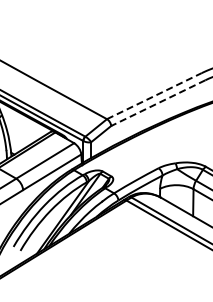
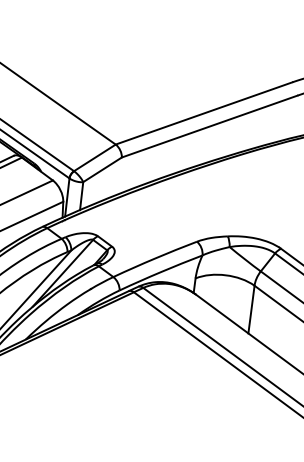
line: (154, 96) -> (204, 114), dashed -> solid
line: (157, 103) -> (208, 127), dashed -> solid

